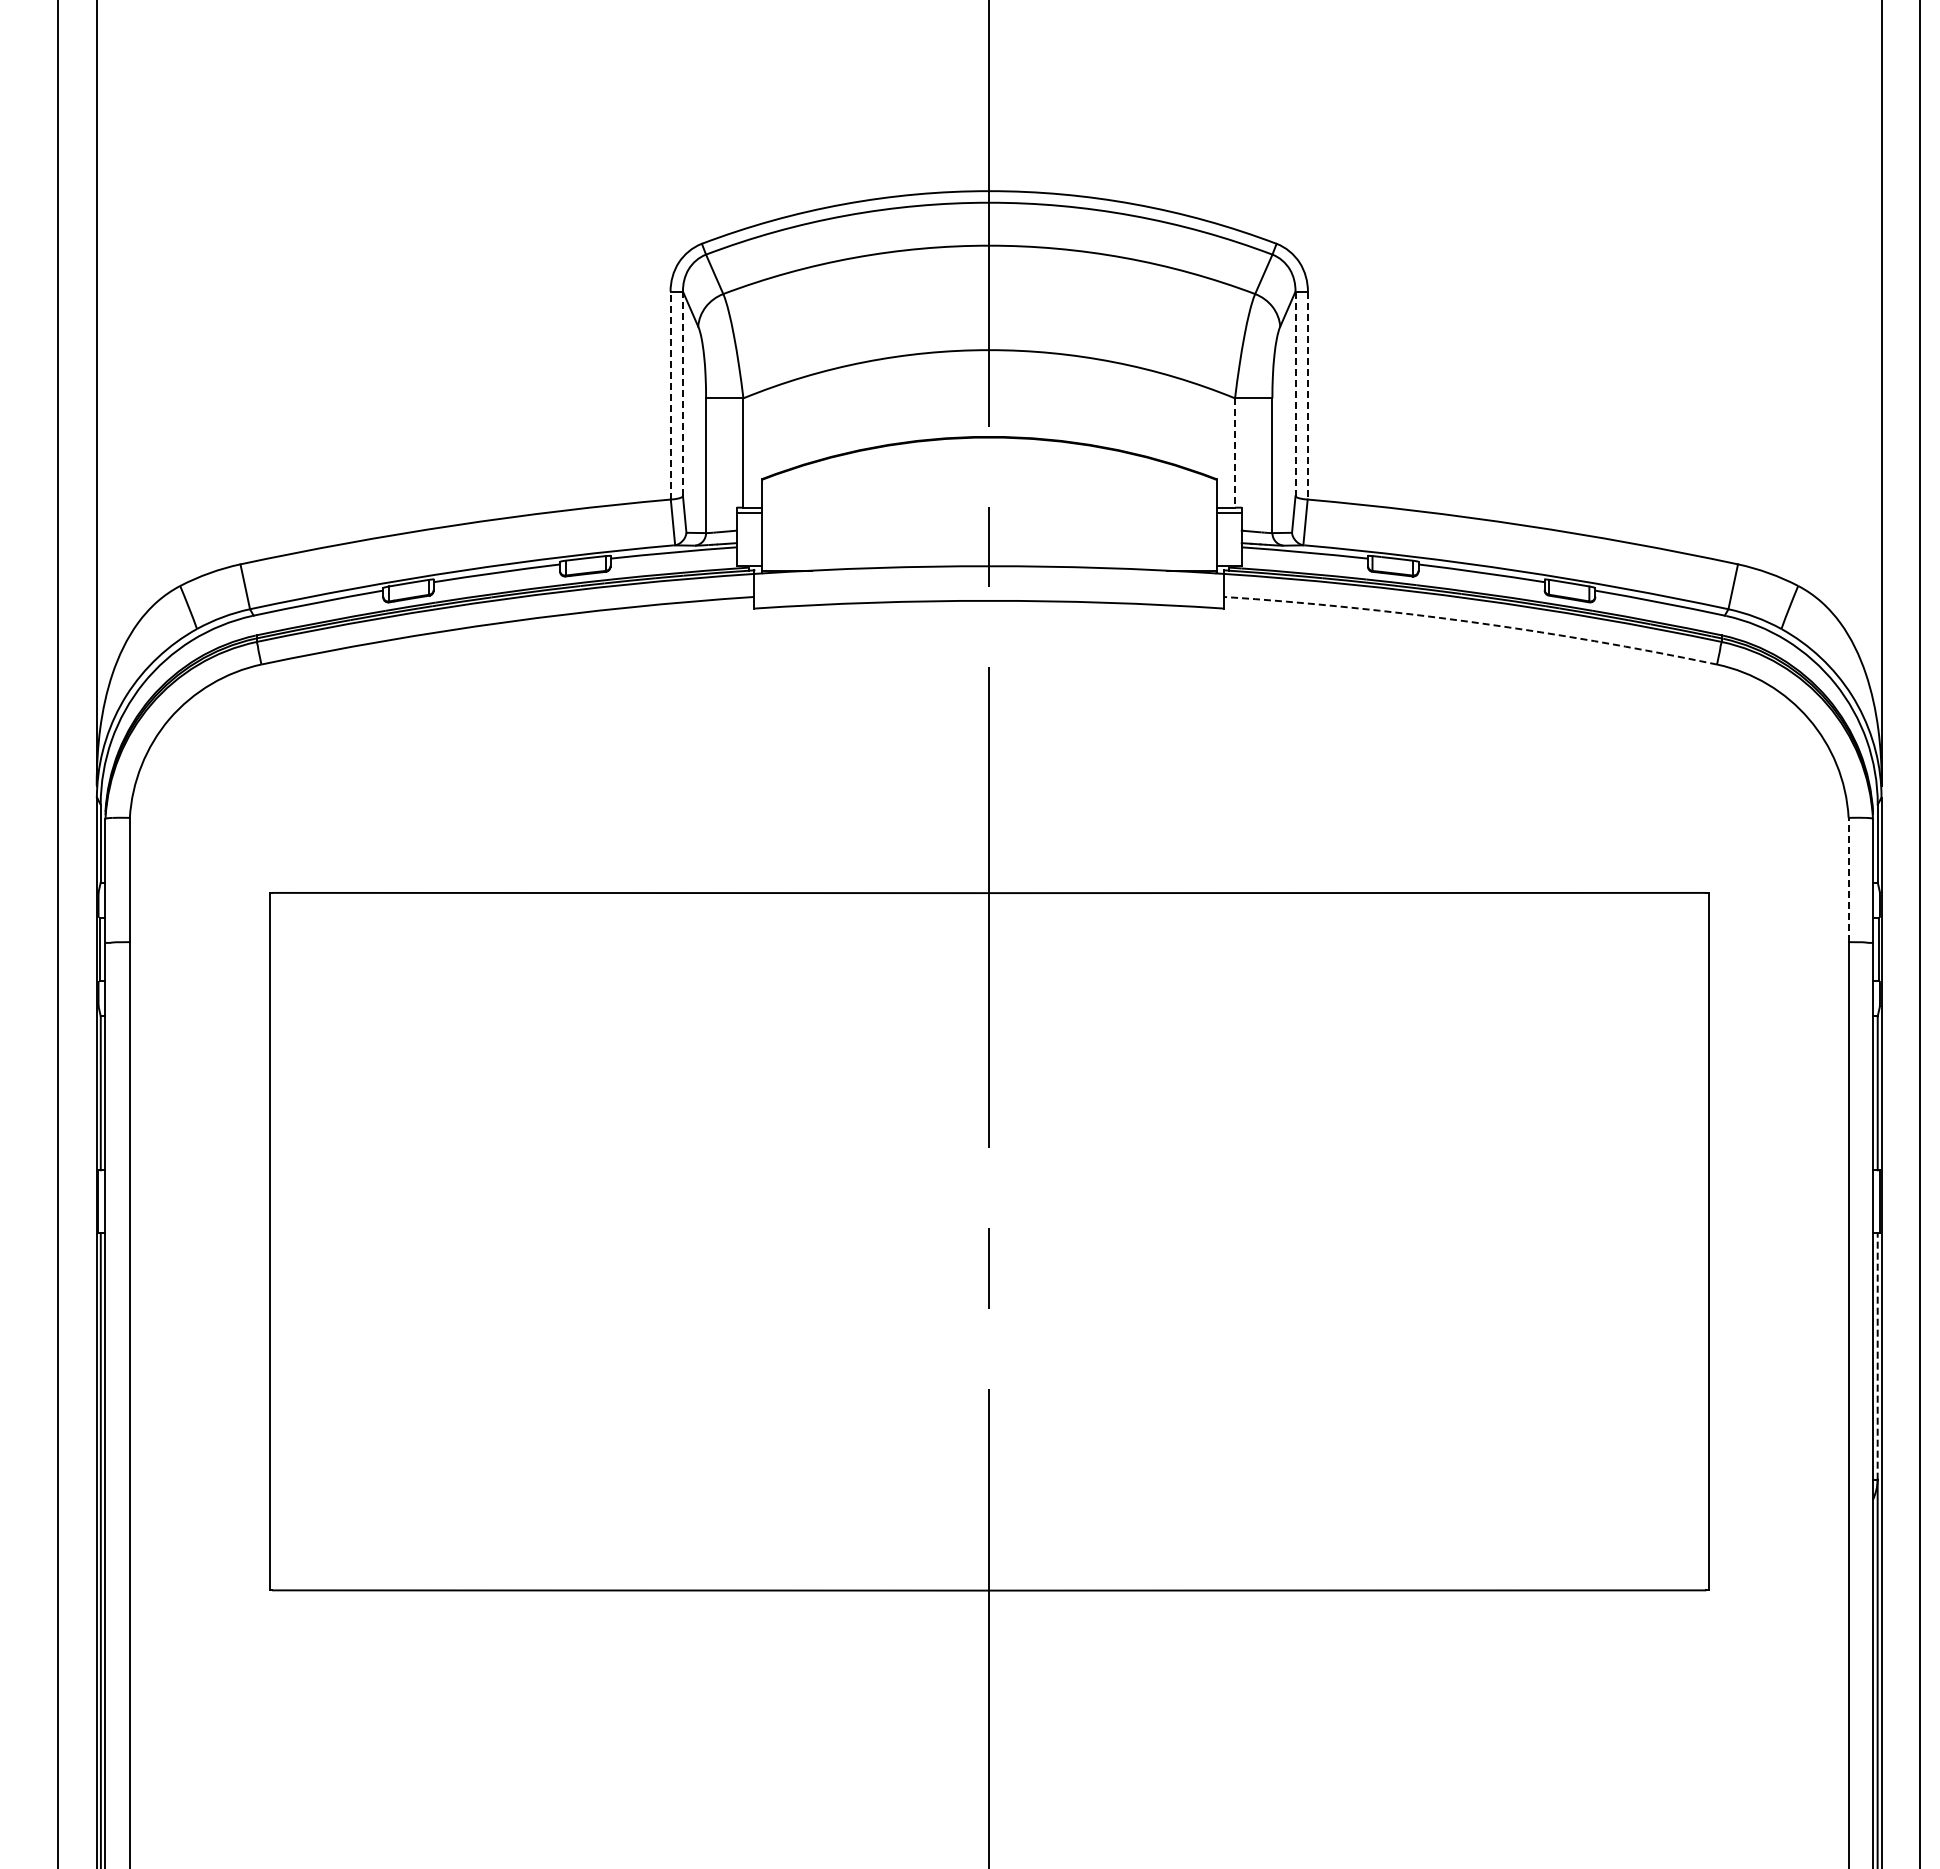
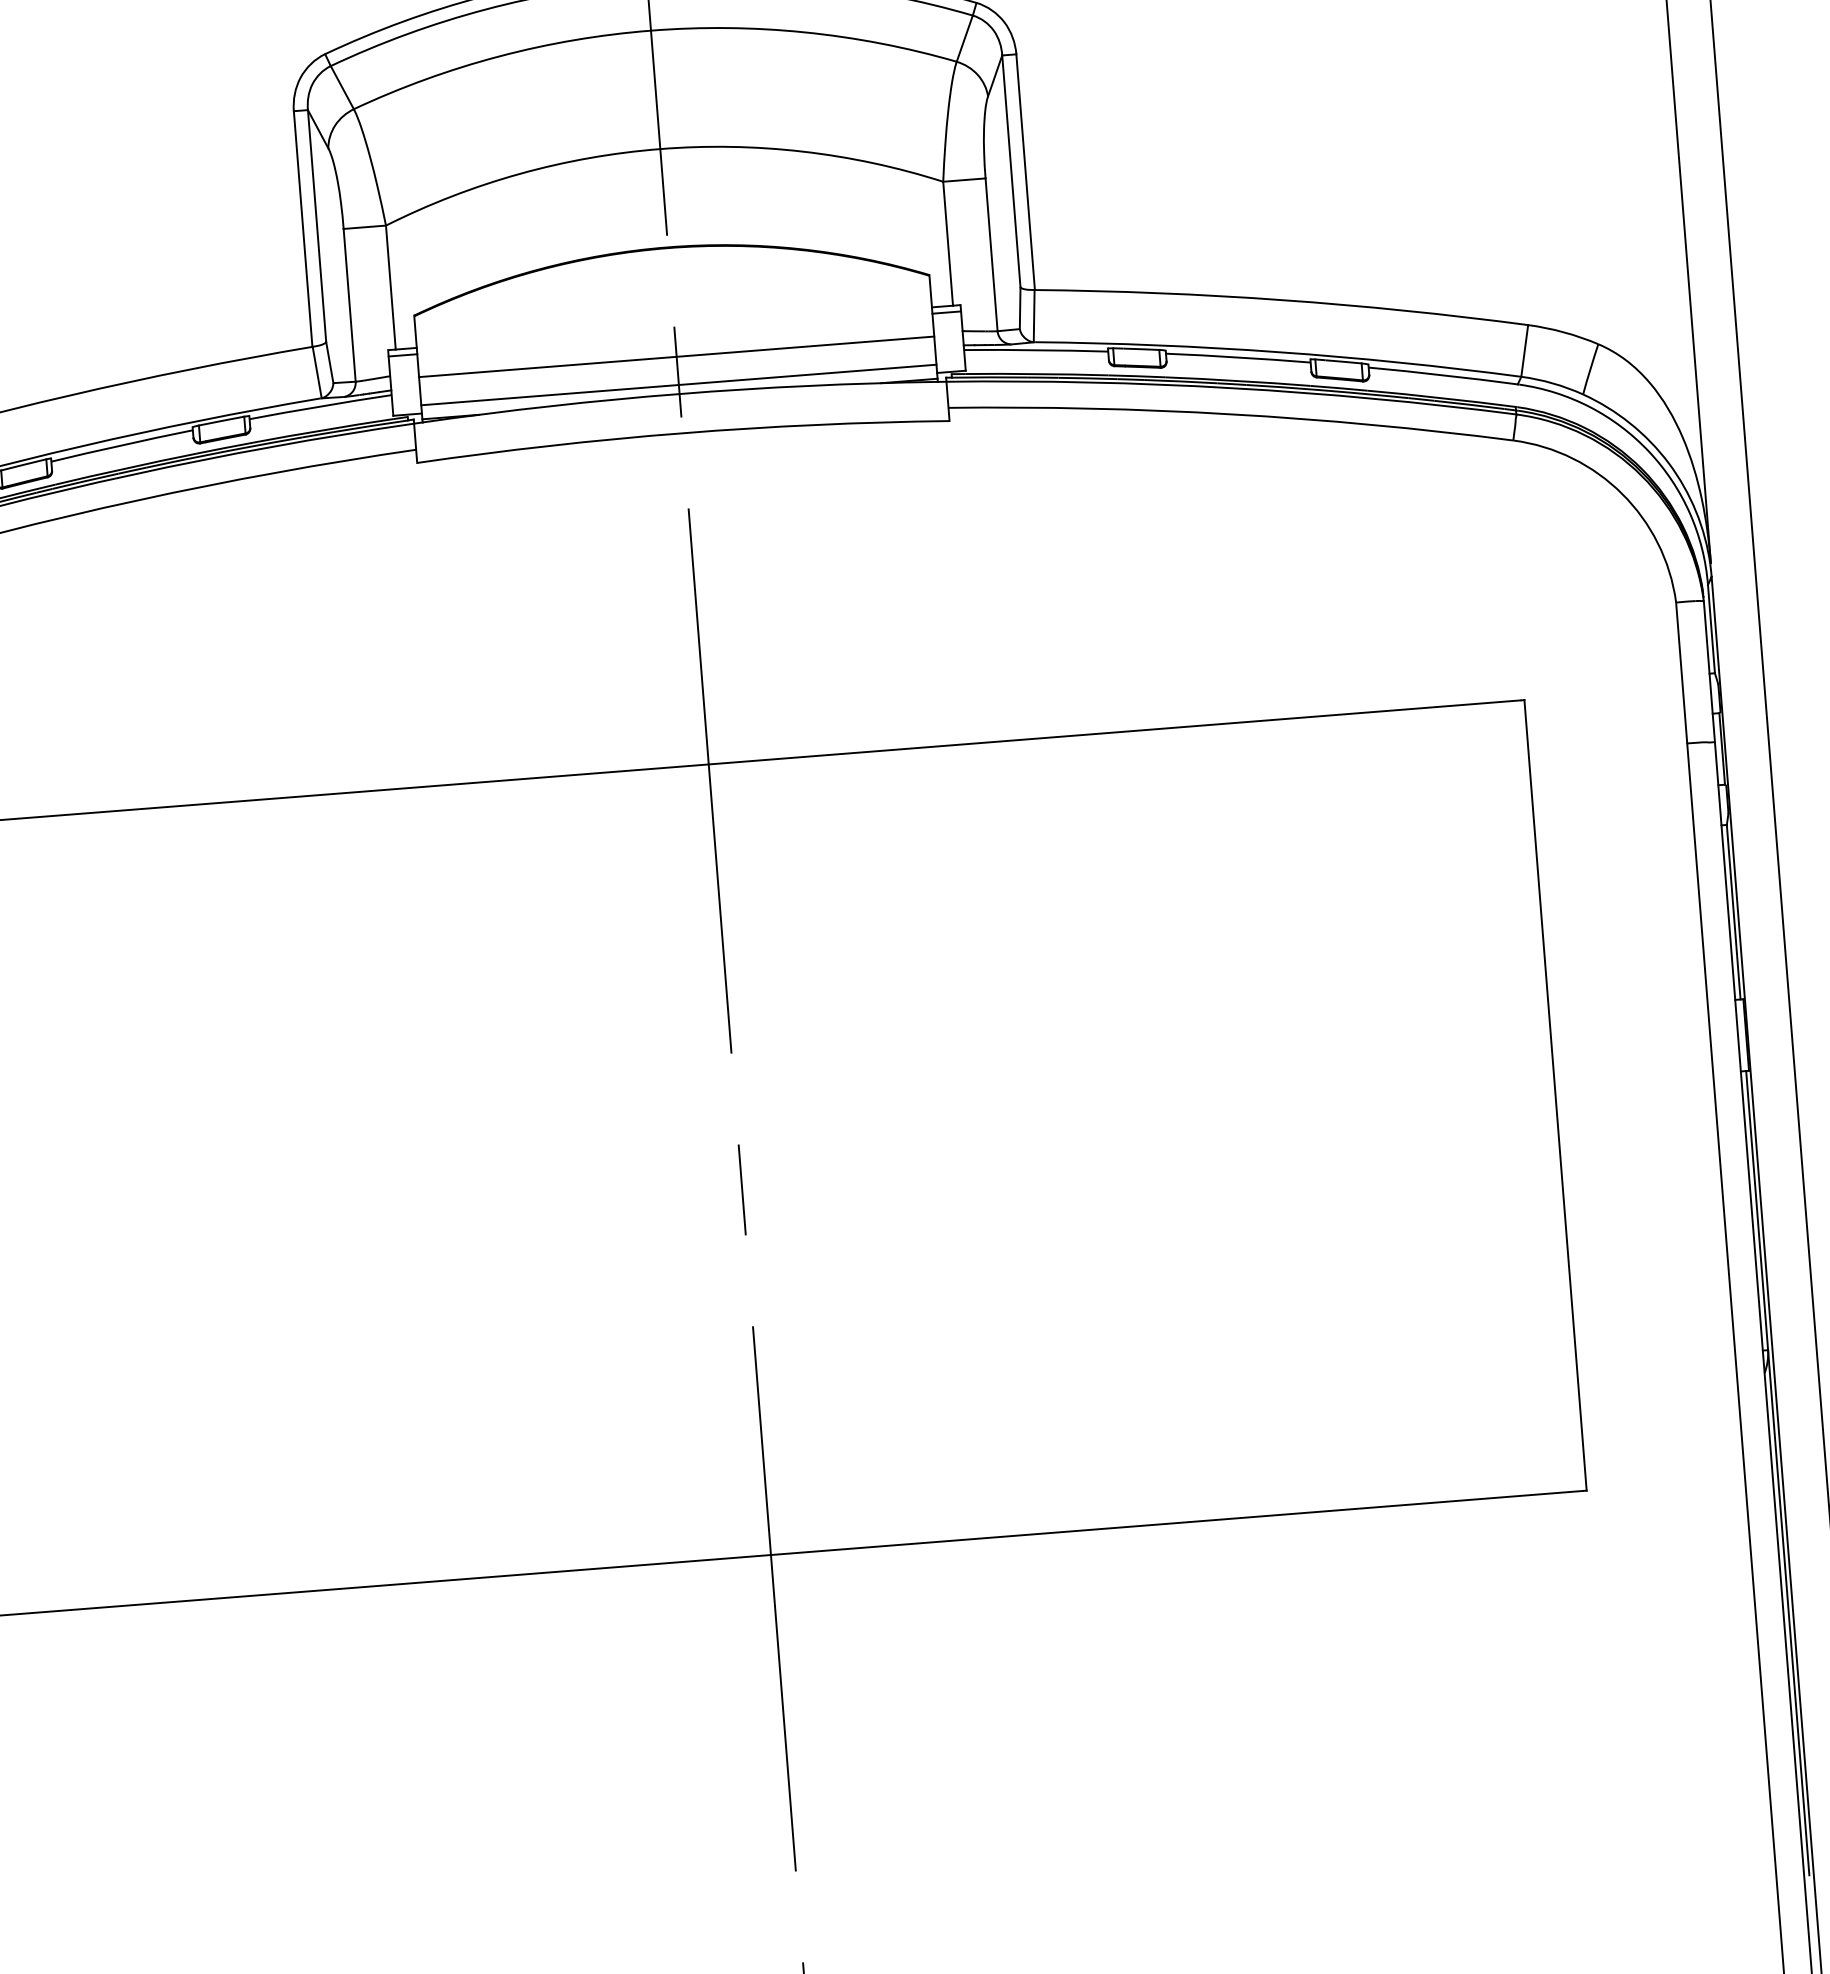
line: (682, 393) -> (316, 225), dashed -> solid
line: (1295, 394) -> (1011, 172), dashed -> solid
line: (670, 395) -> (303, 228), dashed -> solid
line: (1307, 395) -> (1025, 172), dashed -> solid
line: (1235, 453) -> (948, 244), dashed -> solid
line: (989, 533) -> (676, 356), added
line: (989, 558) -> (679, 385), added
arc: (1471, 622) -> (1231, 414), dashed -> solid
line: (1848, 879) -> (1681, 672), dashed -> solid
line: (1877, 1356) -> (1756, 1210), dashed -> solid

